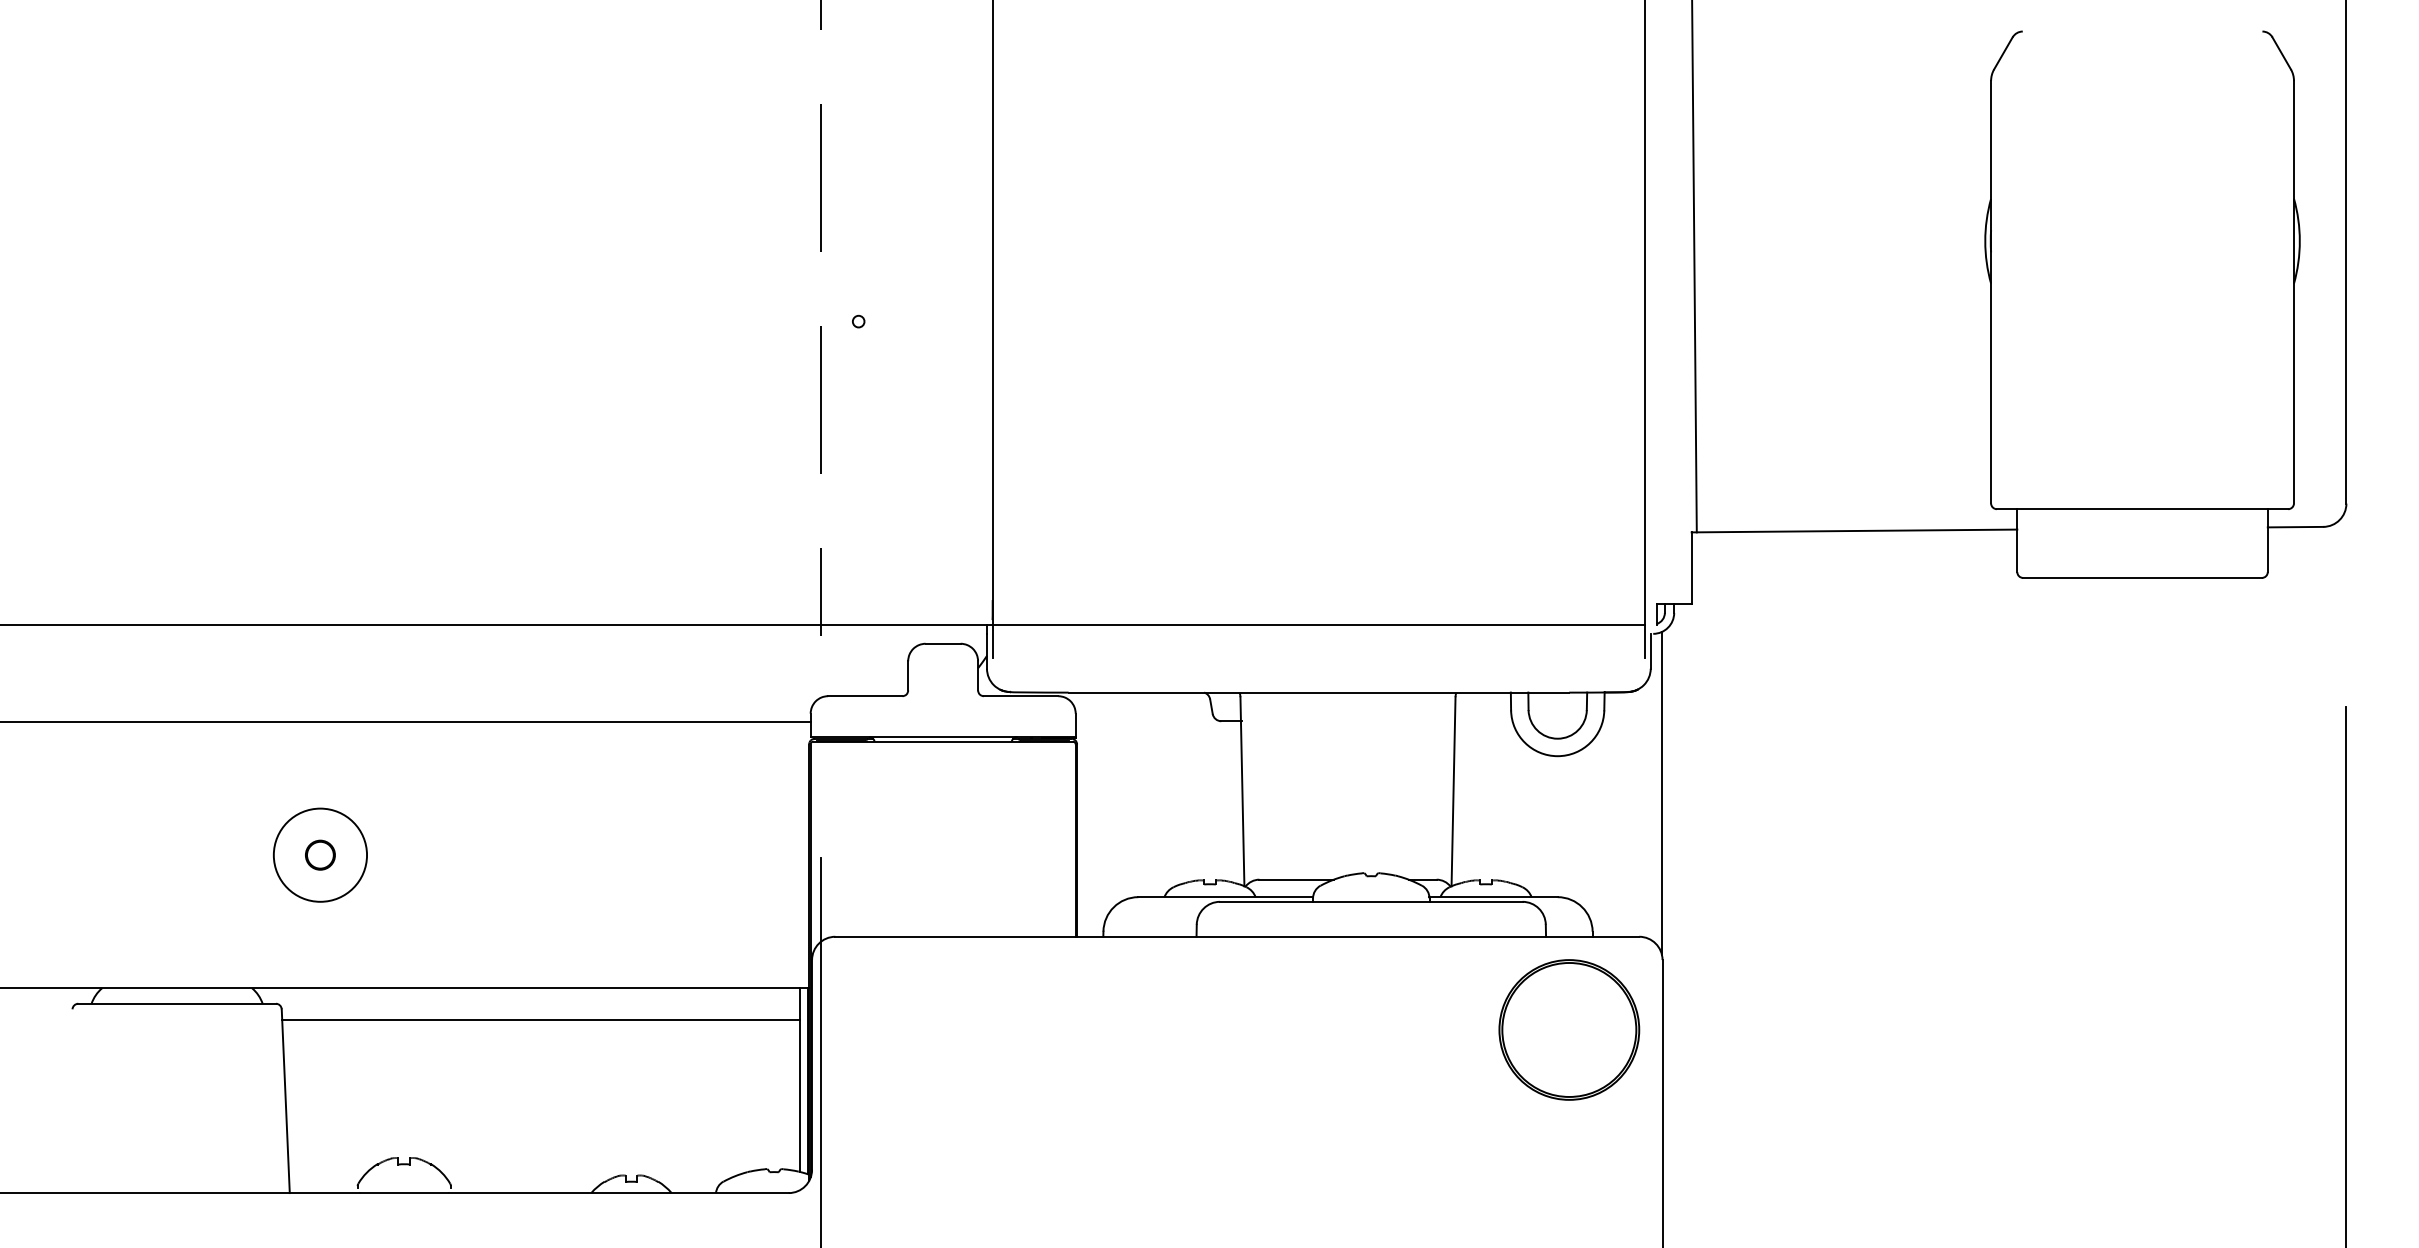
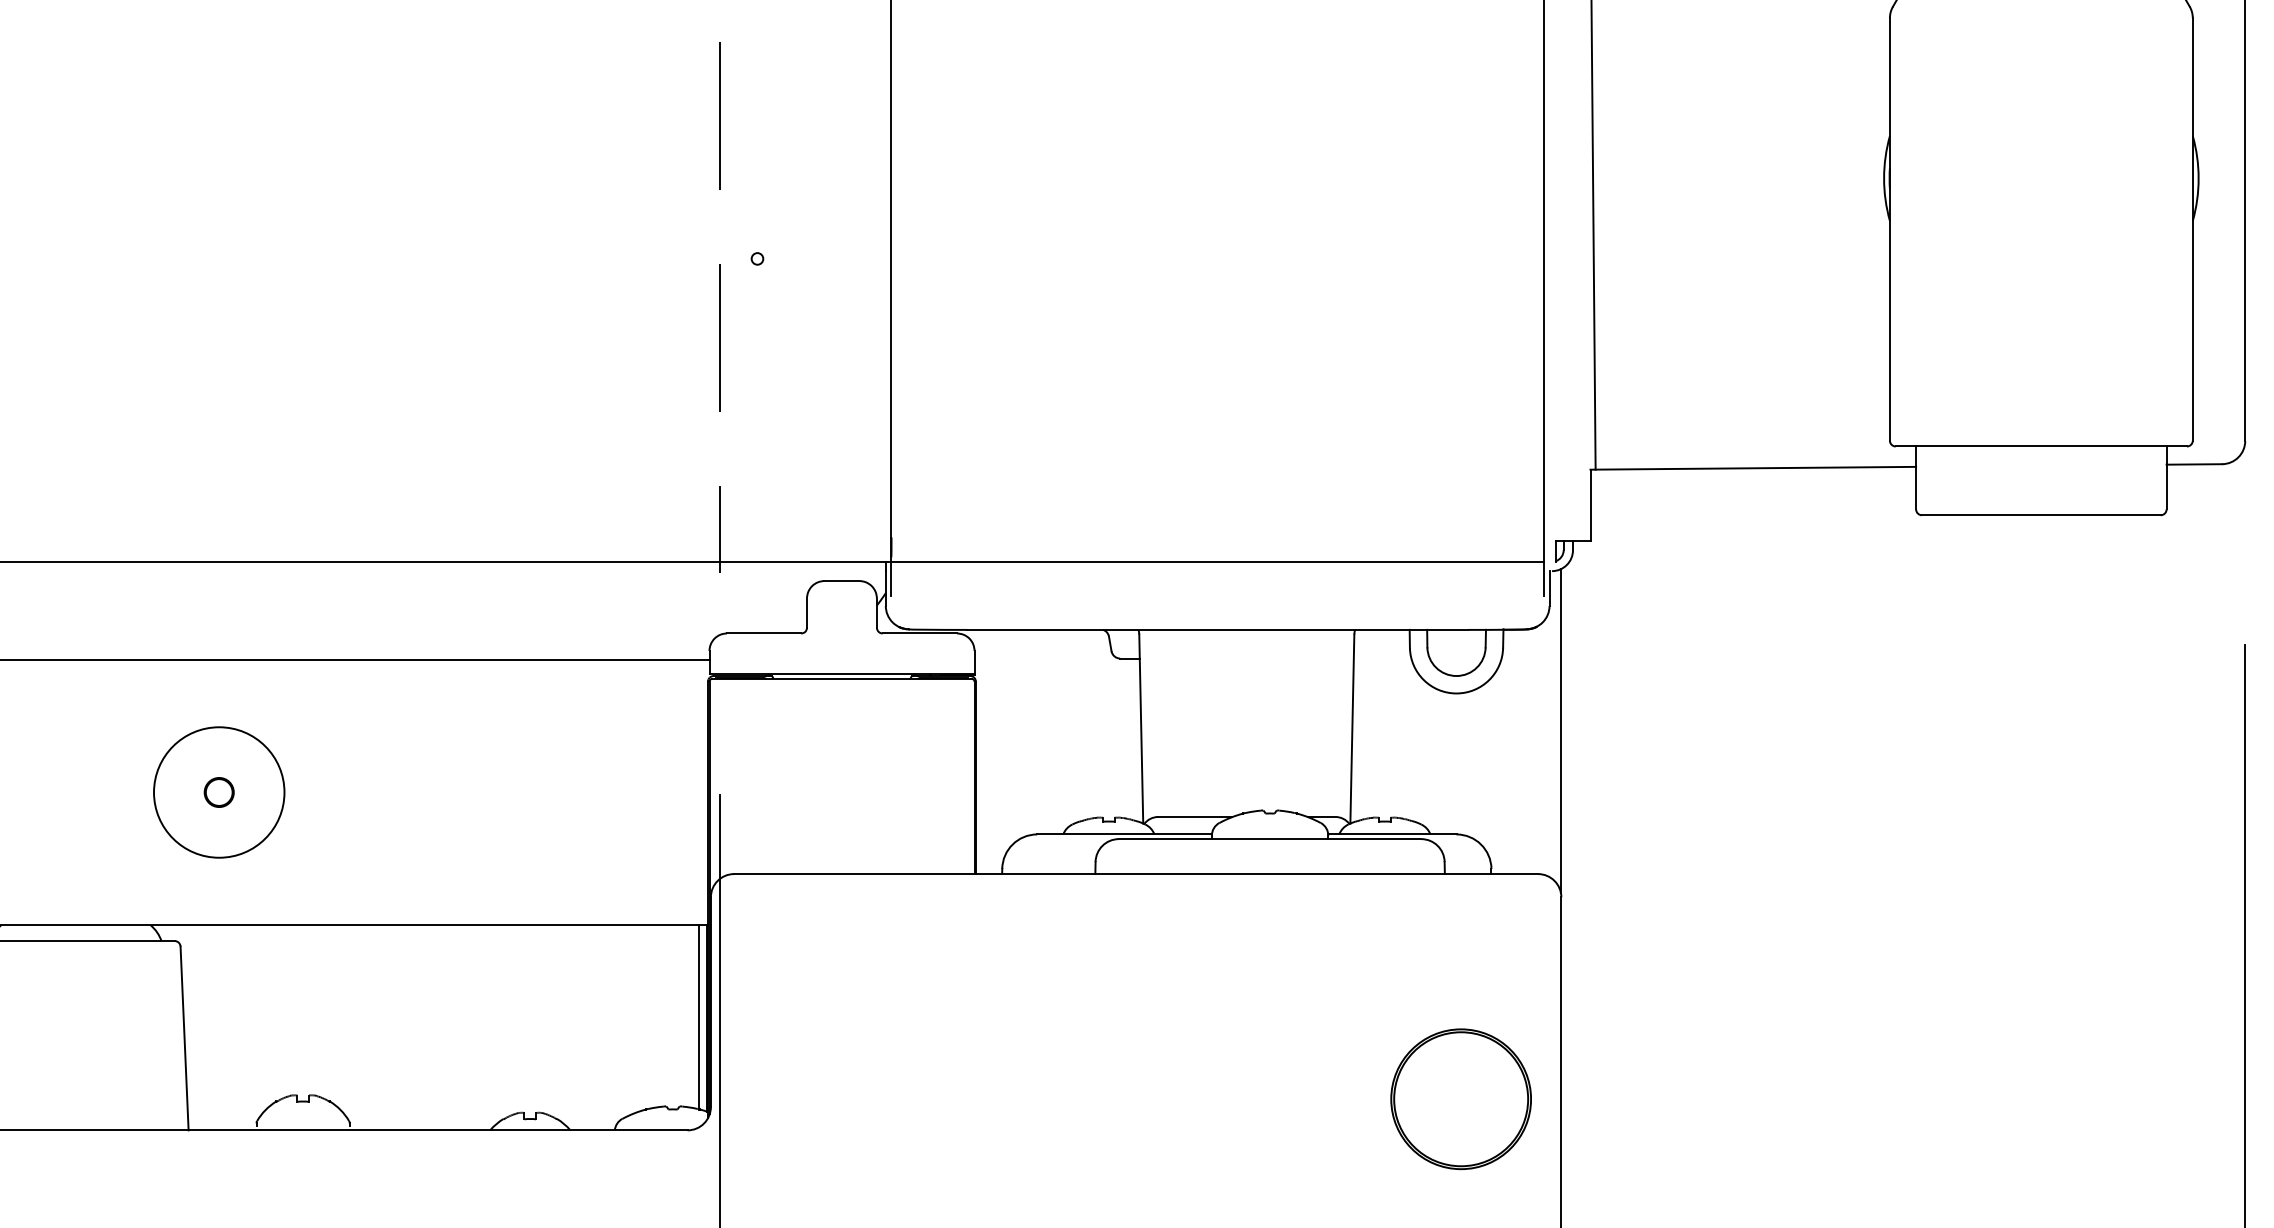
circle: (320, 854) -> (219, 791), size x1.4
line: (541, 1020) -> (440, 957), removed
part: (1569, 1029) -> (1461, 1098), moved

